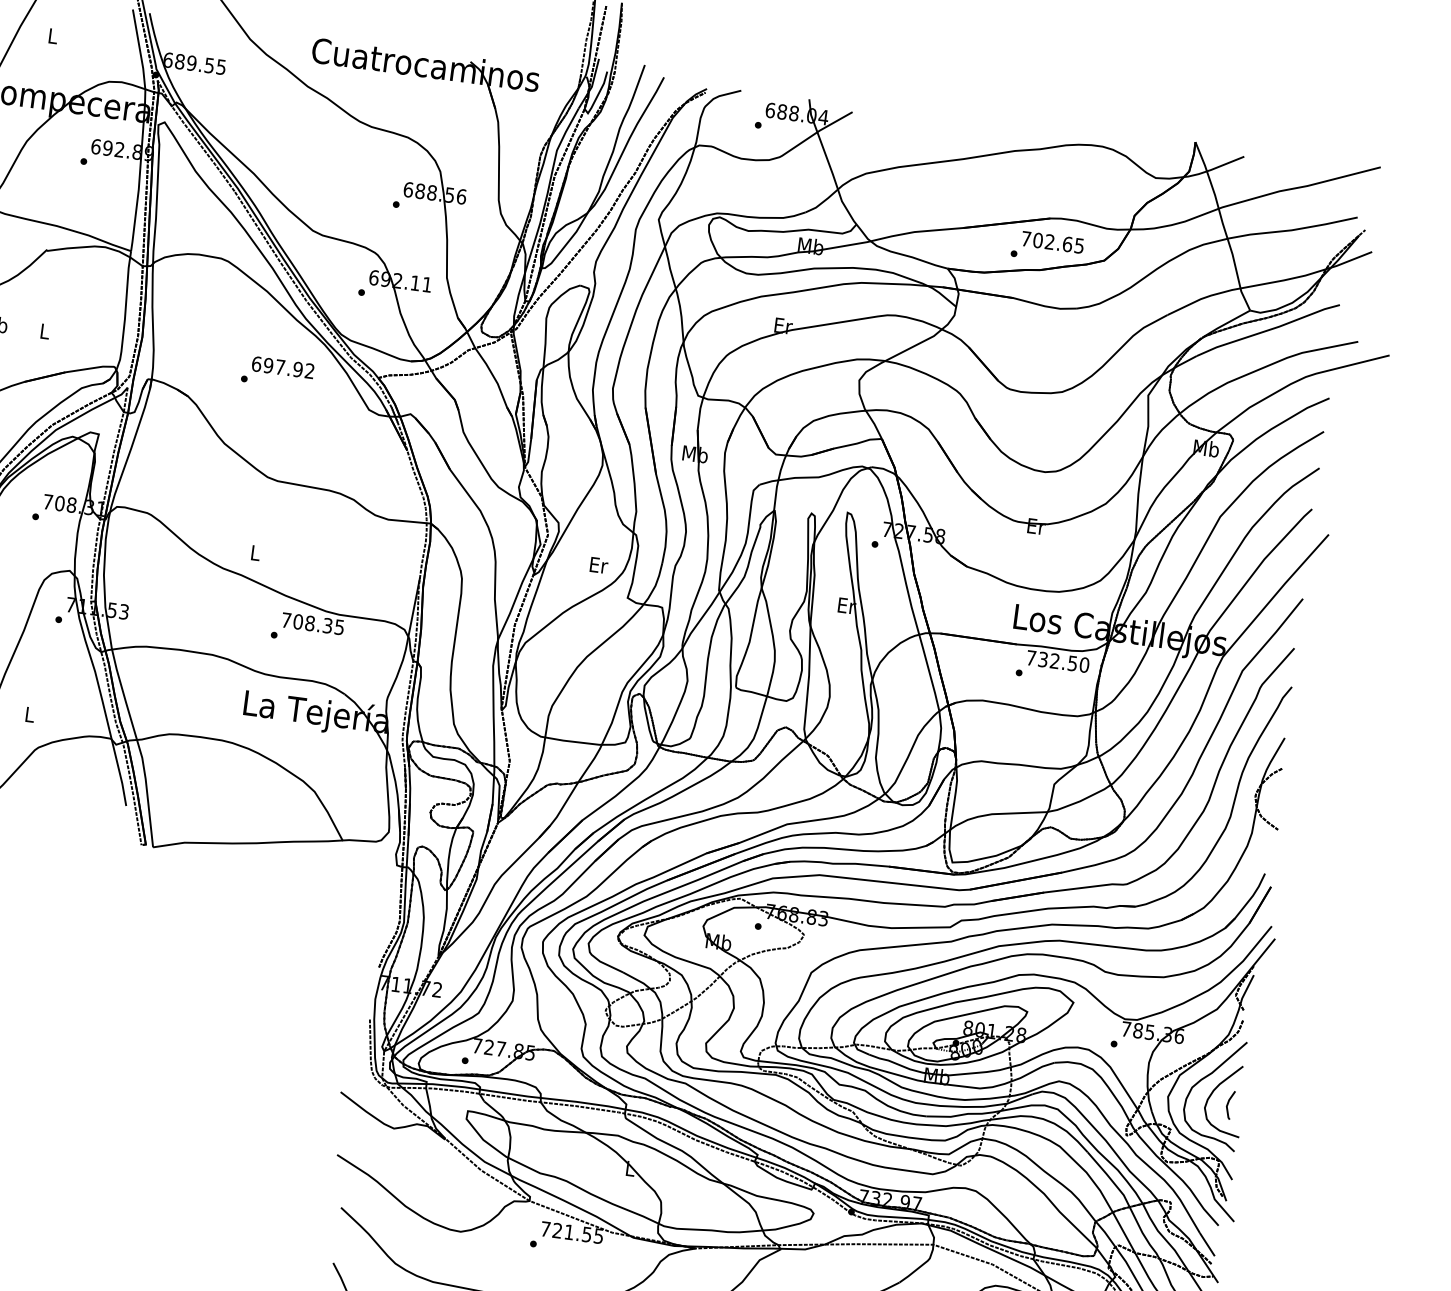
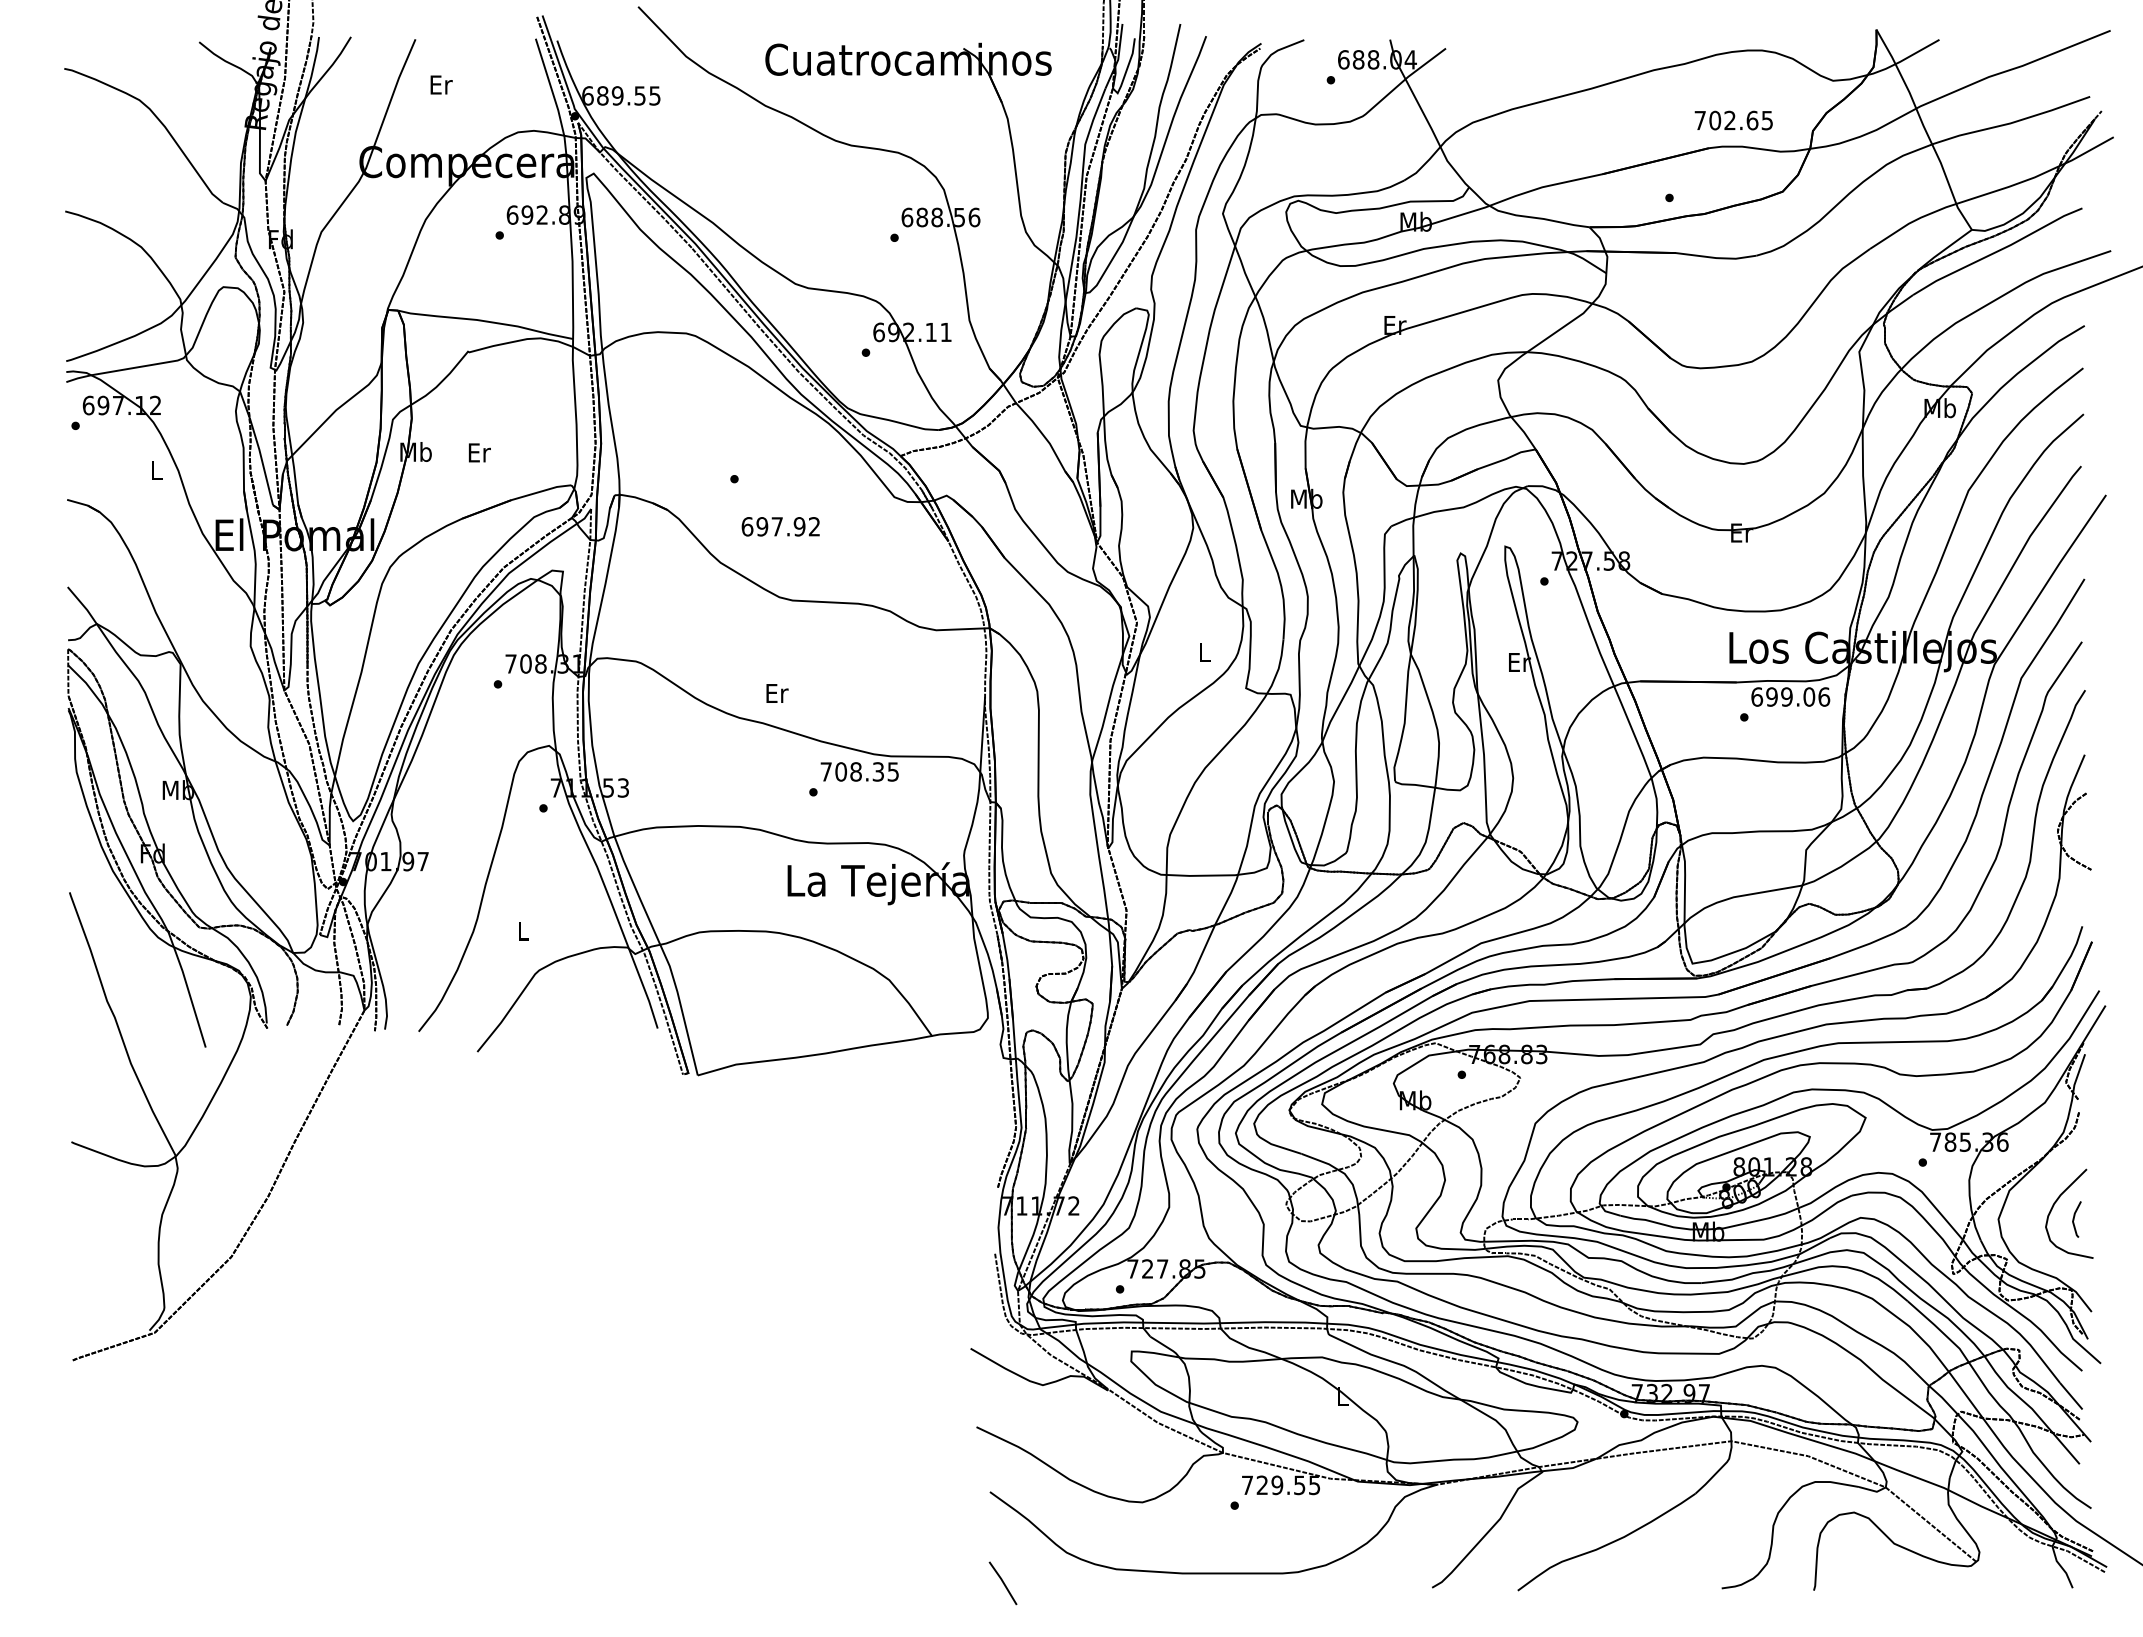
text: (53, 35) -> (441, 84), L -> Er
text: (1052, 242) -> (1733, 120), moved
text: (45, 331) -> (479, 452), L -> Er
text: (282, 367) -> (780, 526), moved
text: (256, 553) -> (777, 693), L -> Er
text: (599, 565) -> (1205, 652), Er -> L
text: (1057, 661) -> (1790, 696), 732.50 -> 699.06
curve: (1205, 1078) -> (2041, 1190), removed
text: (569, 1232) -> (1277, 1485), 721.55 -> 729.55

